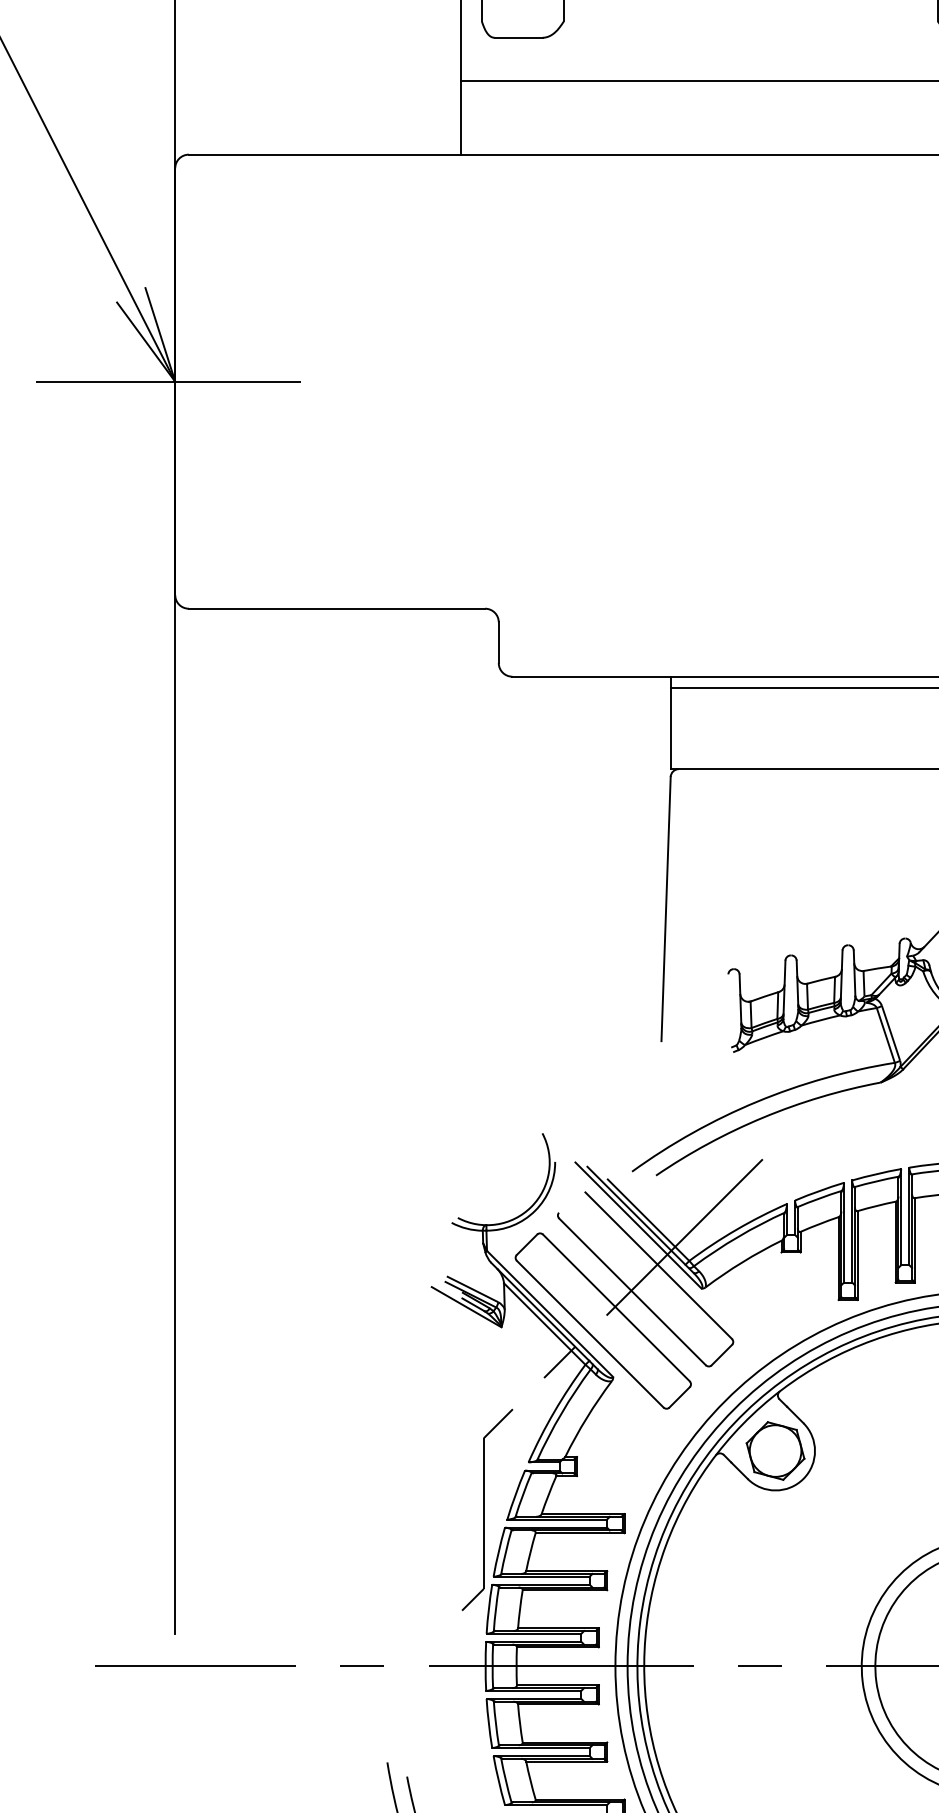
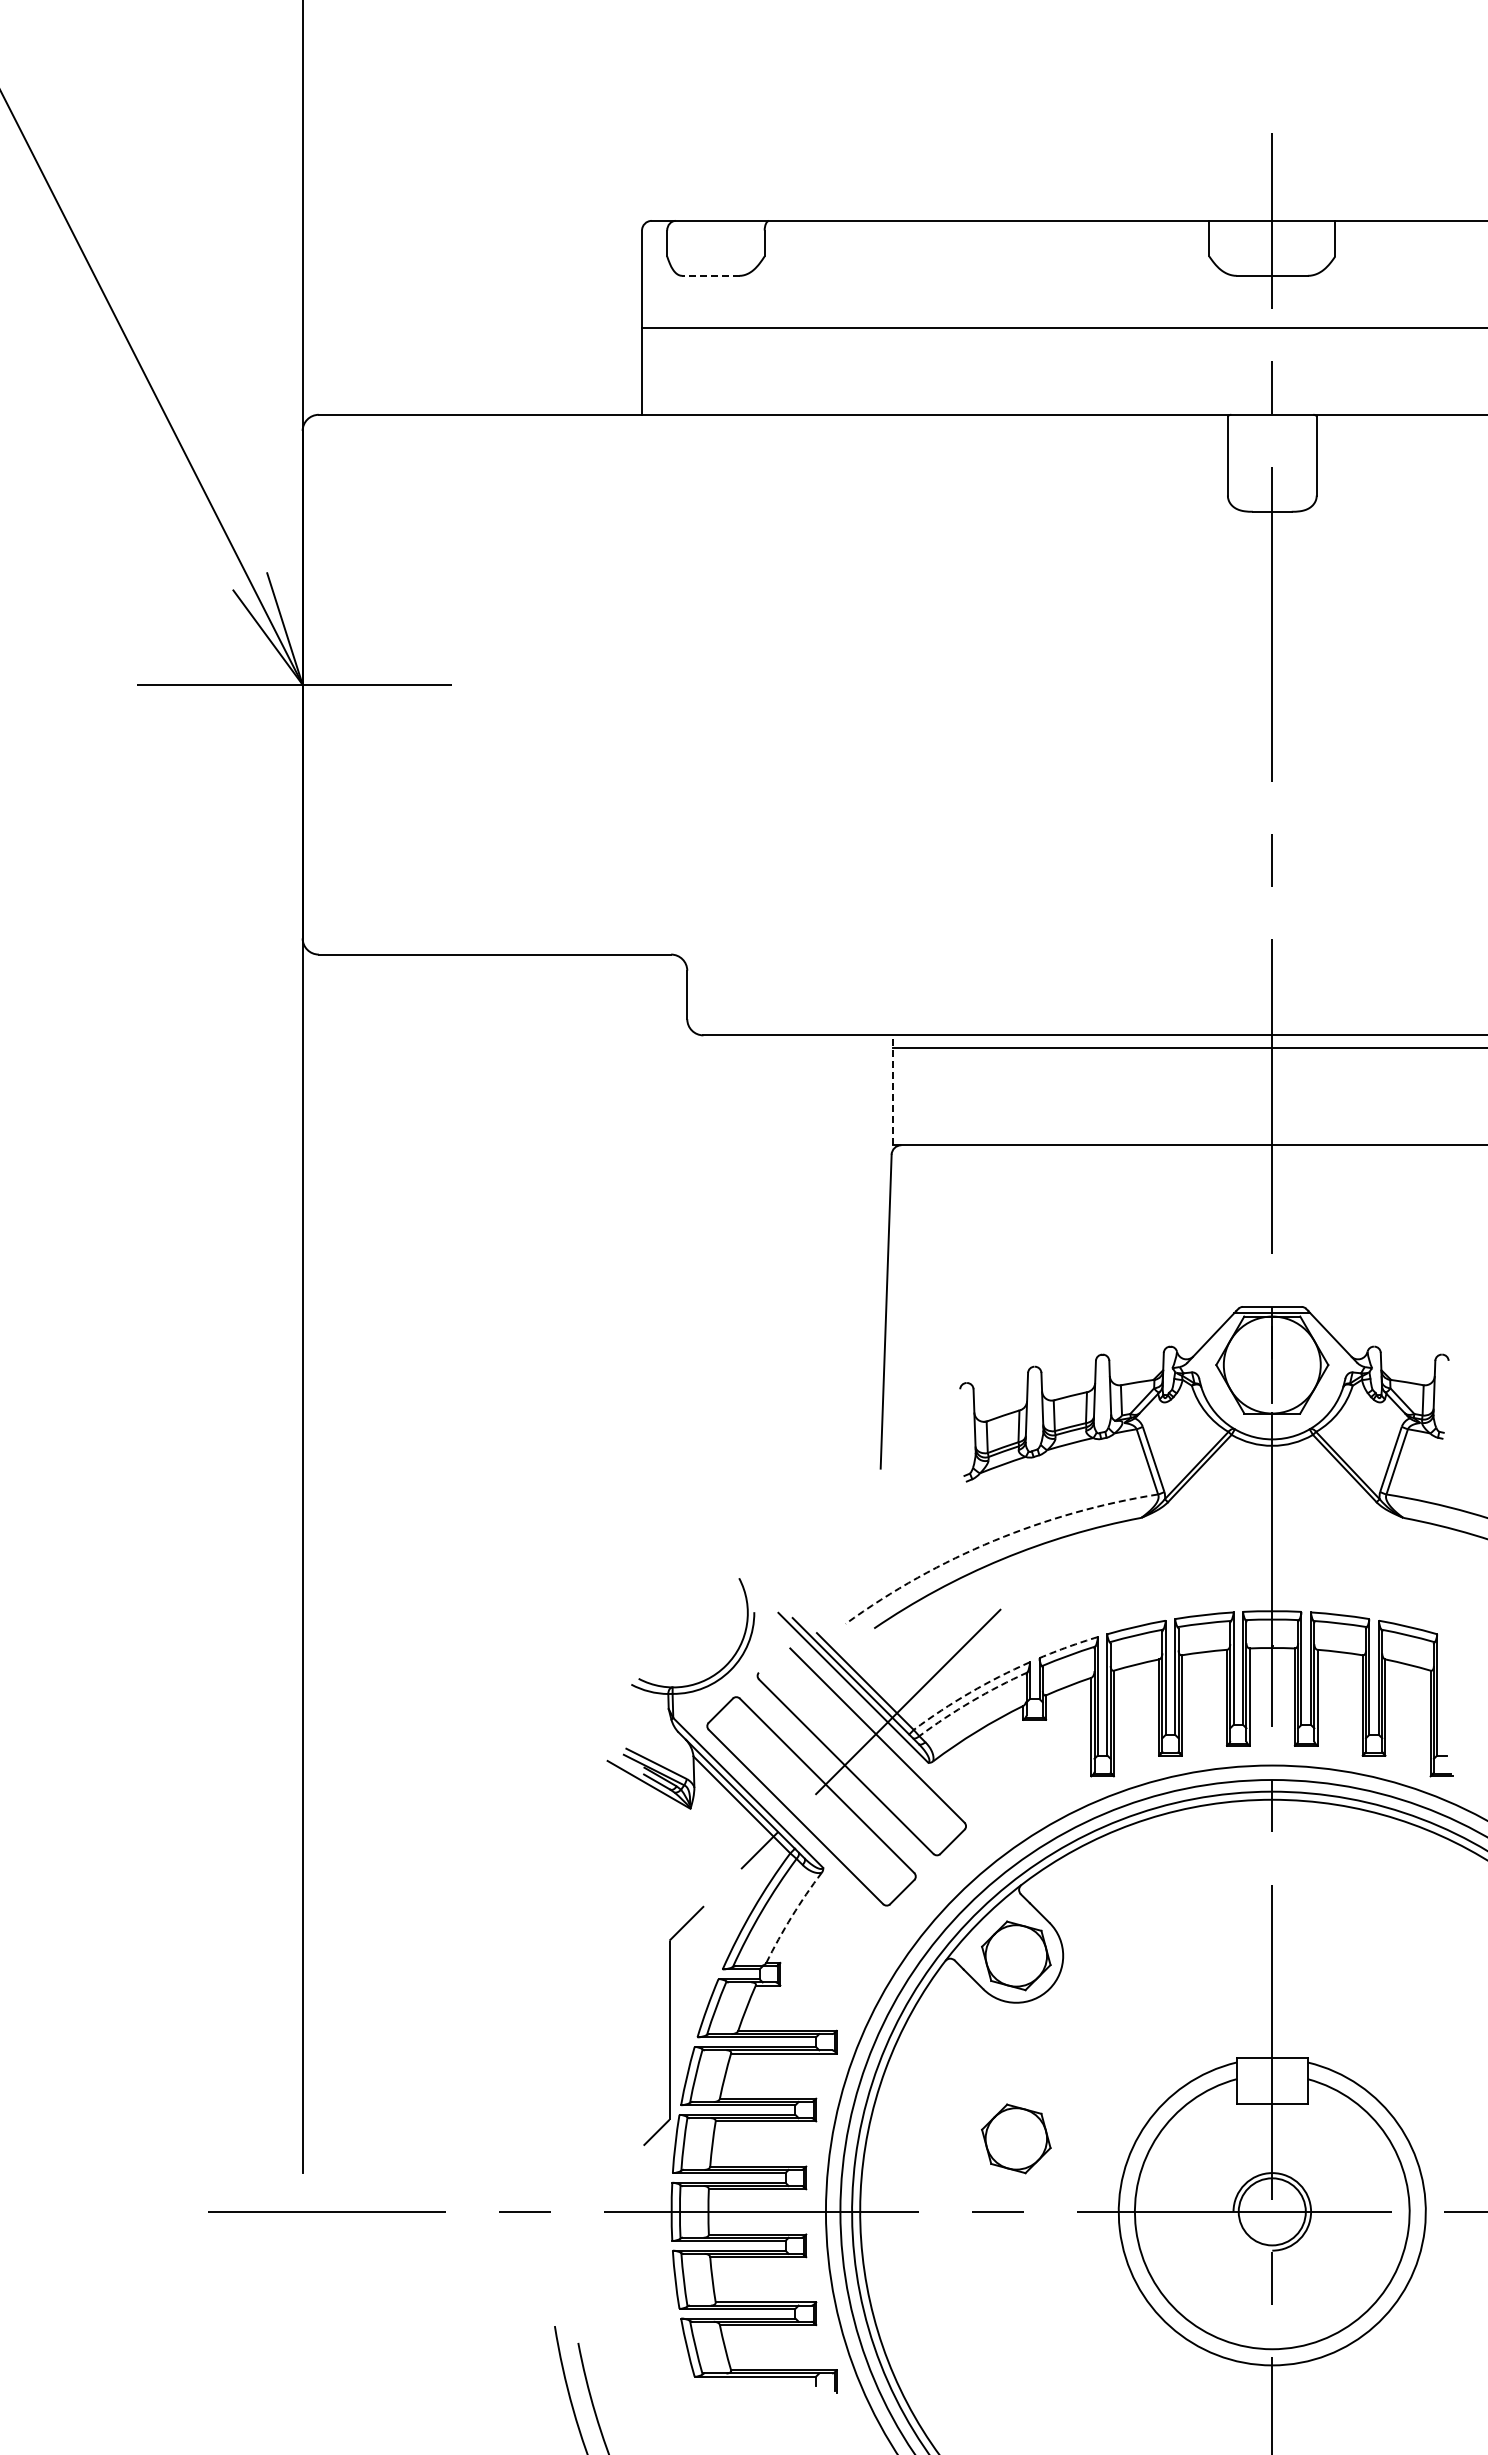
line: (518, 37) -> (710, 275), solid -> dashed
line: (671, 723) -> (892, 1090), solid -> dashed
arc: (757, 1101) -> (994, 1540), solid -> dashed
arc: (819, 1190) -> (1068, 1646), solid -> dashed
arc: (736, 1229) -> (969, 1692), solid -> dashed
arc: (737, 1237) -> (971, 1701), solid -> dashed
arc: (586, 1417) -> (791, 1916), solid -> dashed
part: (775, 1604) -> (1016, 2138), added

